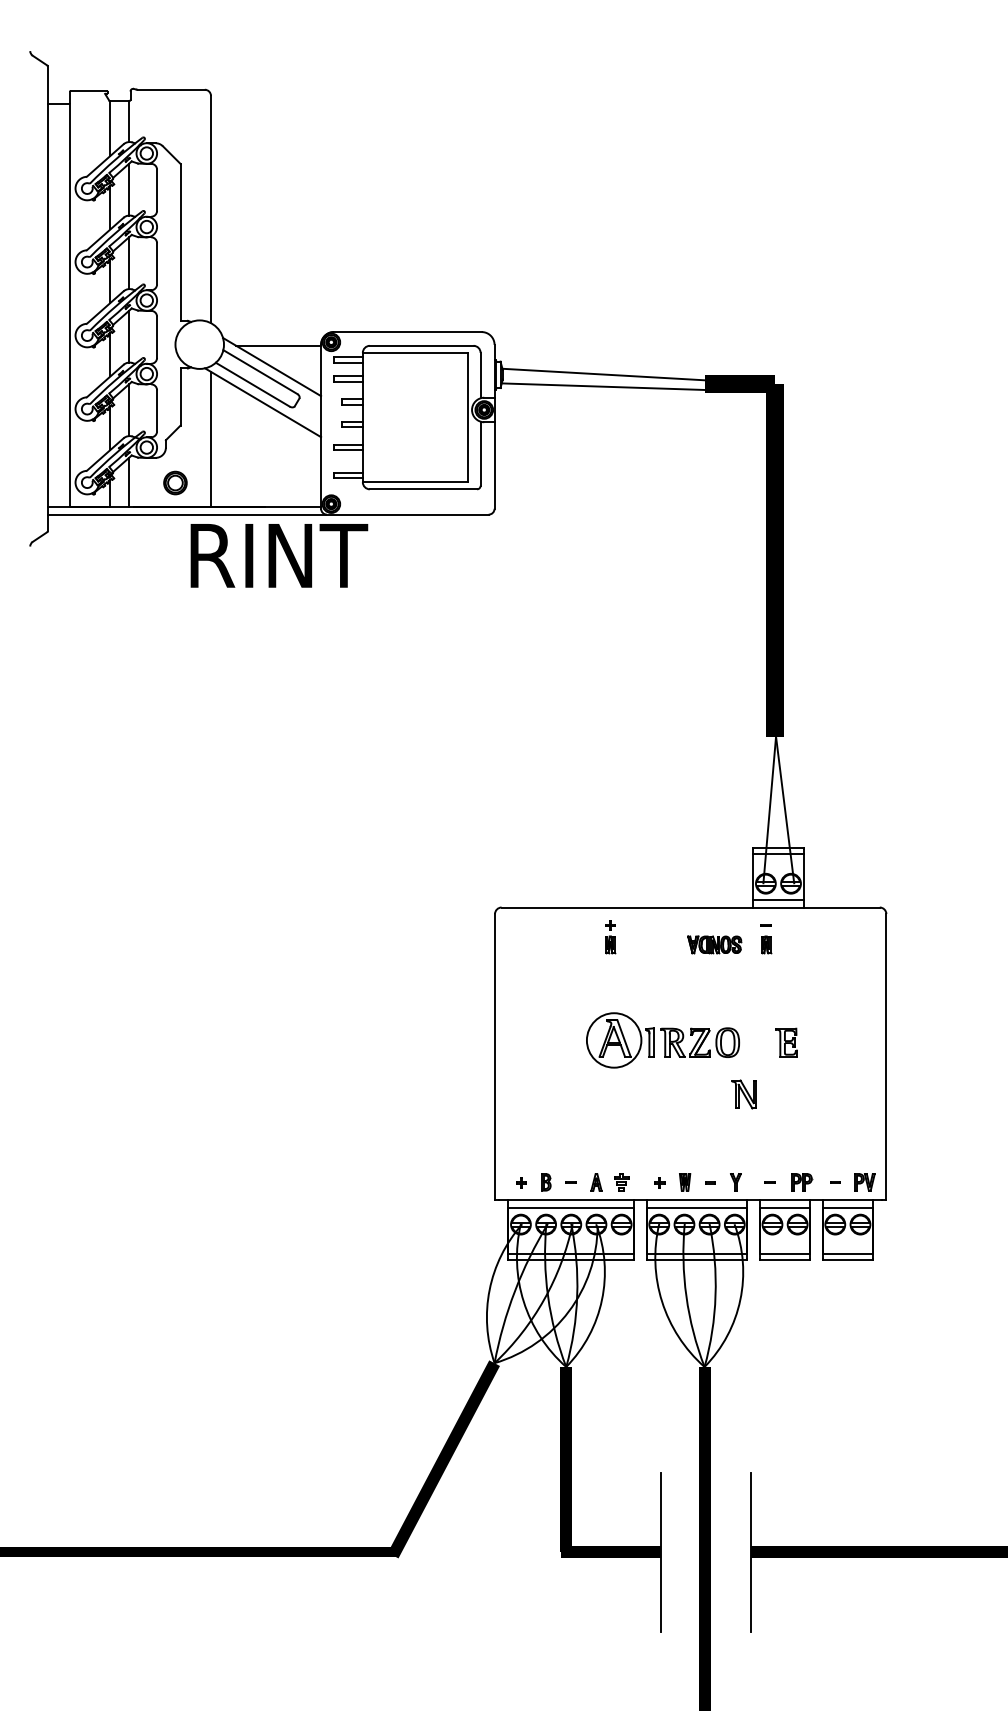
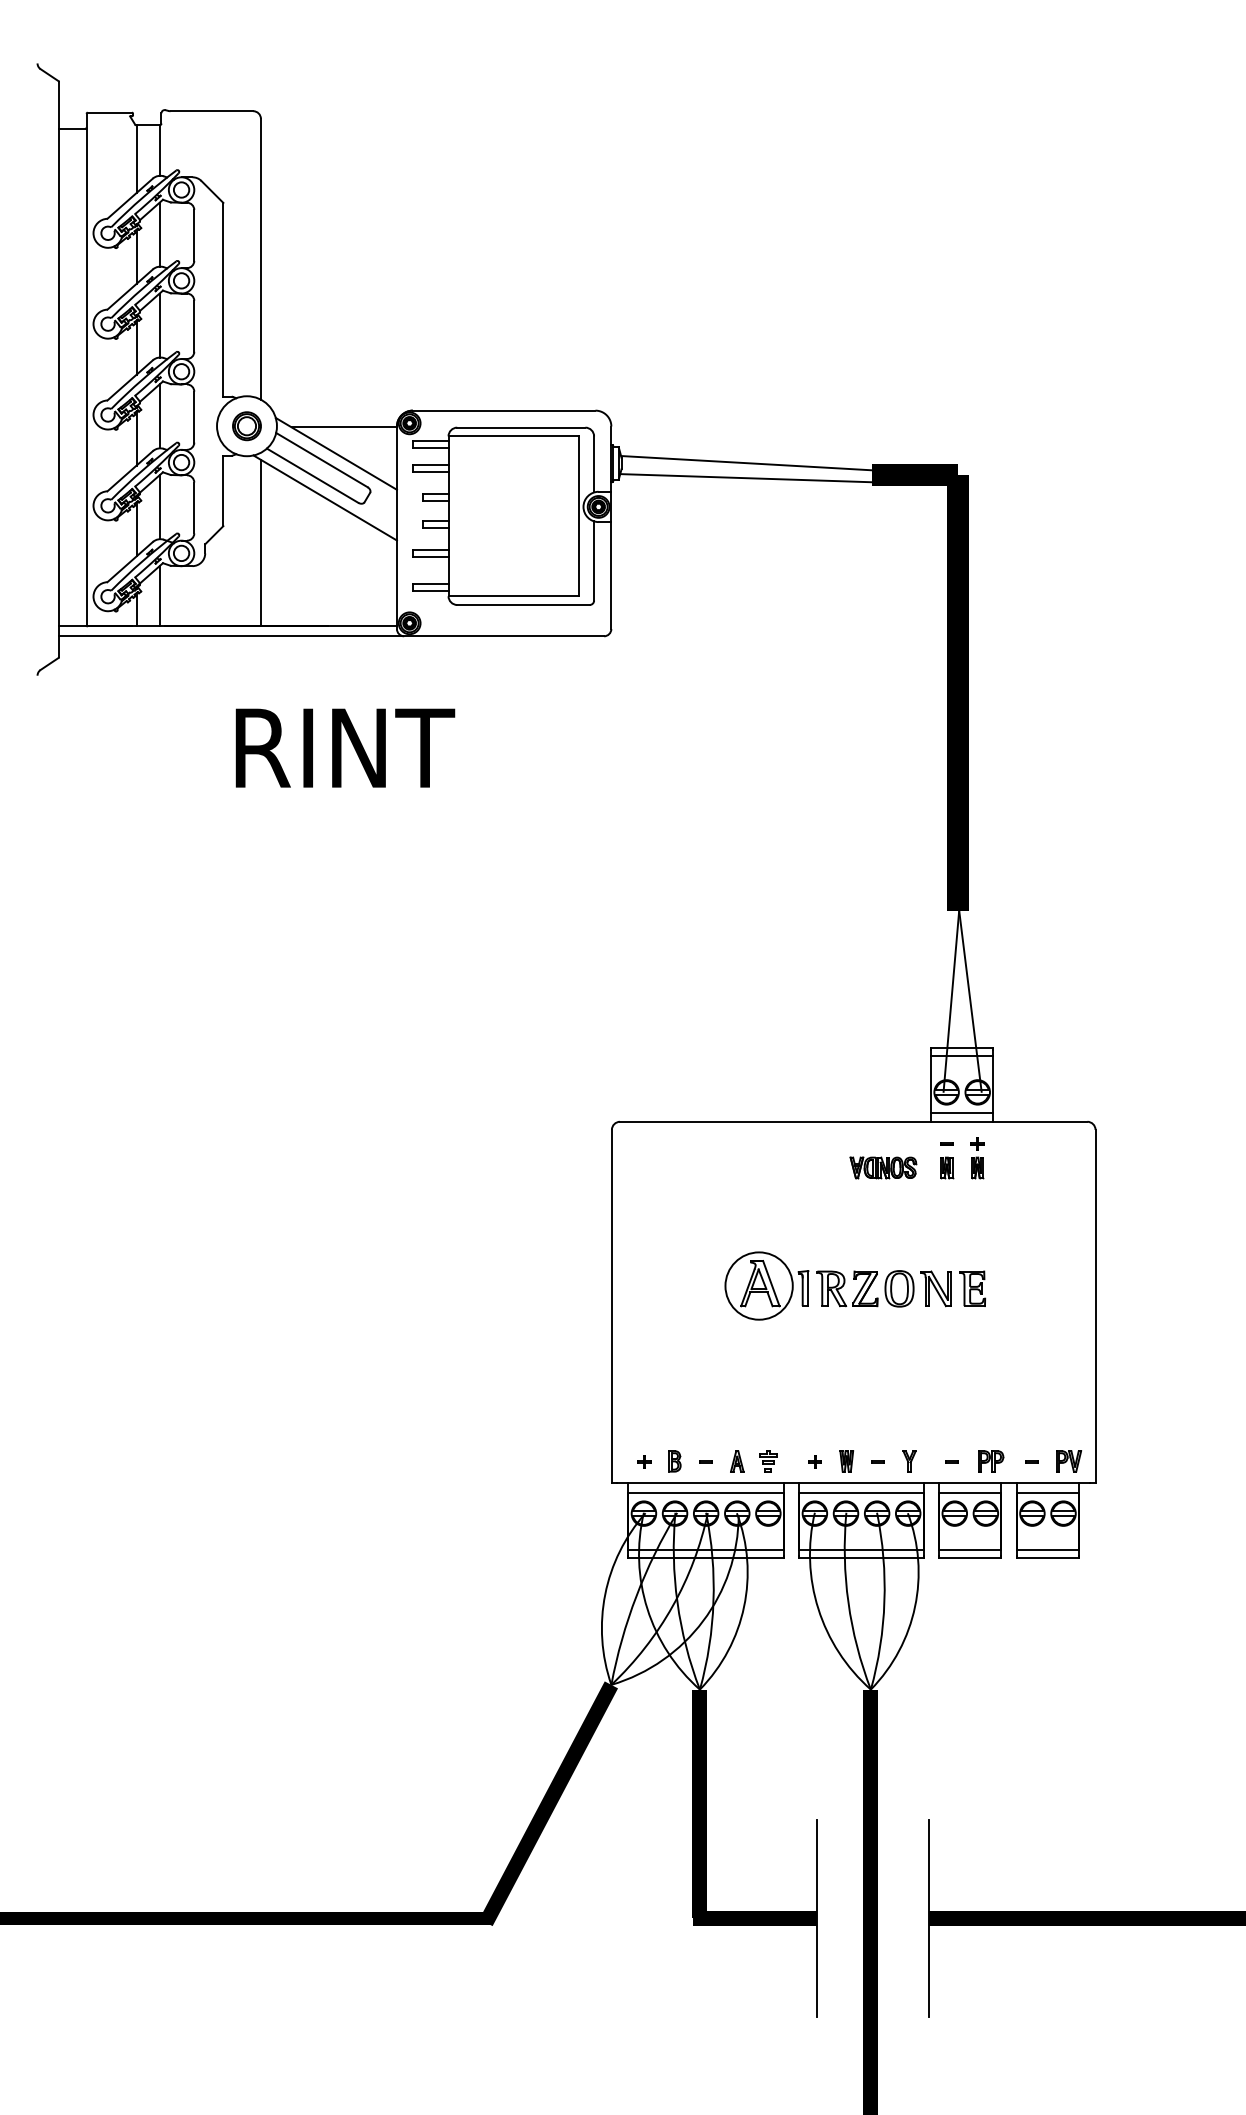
part: (175, 483) -> (246, 426), moved
text: (279, 555) -> (345, 747), moved
part: (610, 937) -> (977, 1158), moved
part: (743, 1094) -> (935, 1288), moved

